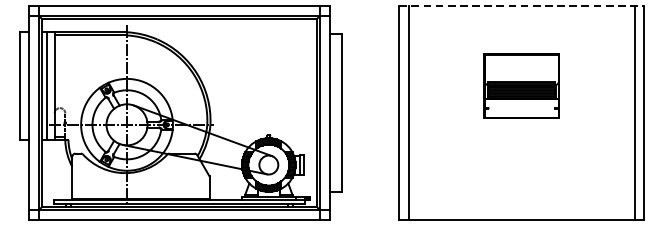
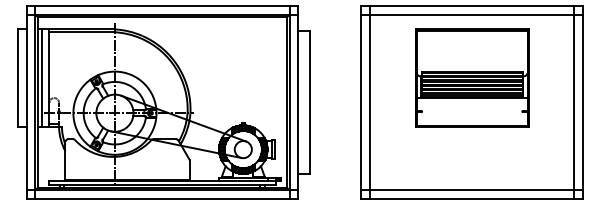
line: (521, 5) -> (472, 5), dashed -> solid
line: (520, 15) -> (471, 14), added
part: (521, 85) -> (472, 77), size x1.67
line: (520, 210) -> (471, 190), added

